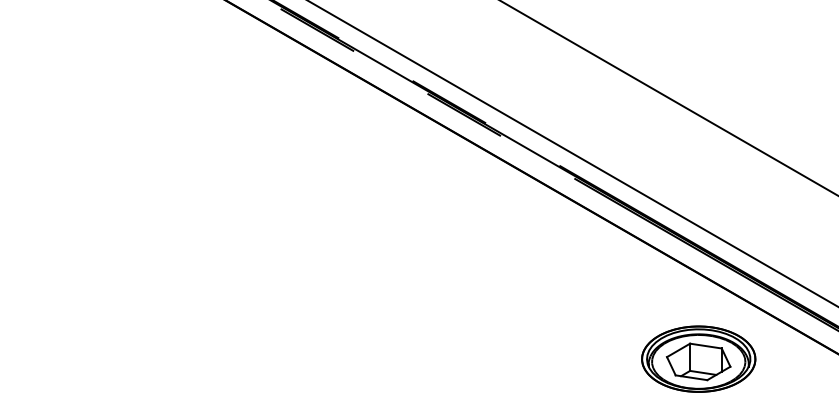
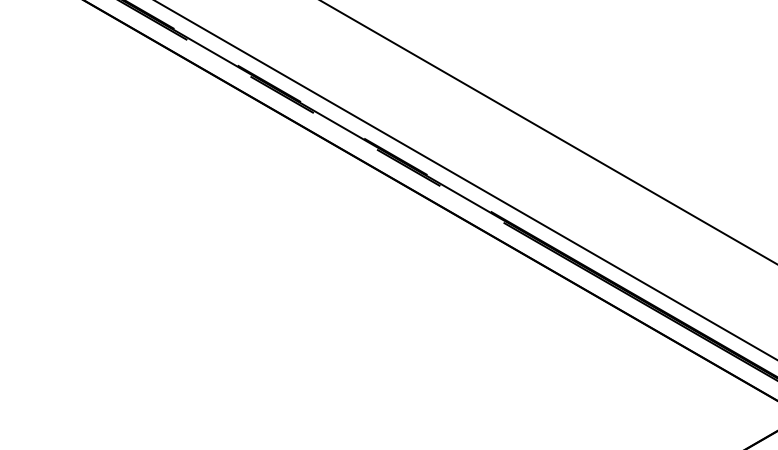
part: (698, 359) -> (610, 378), removed

